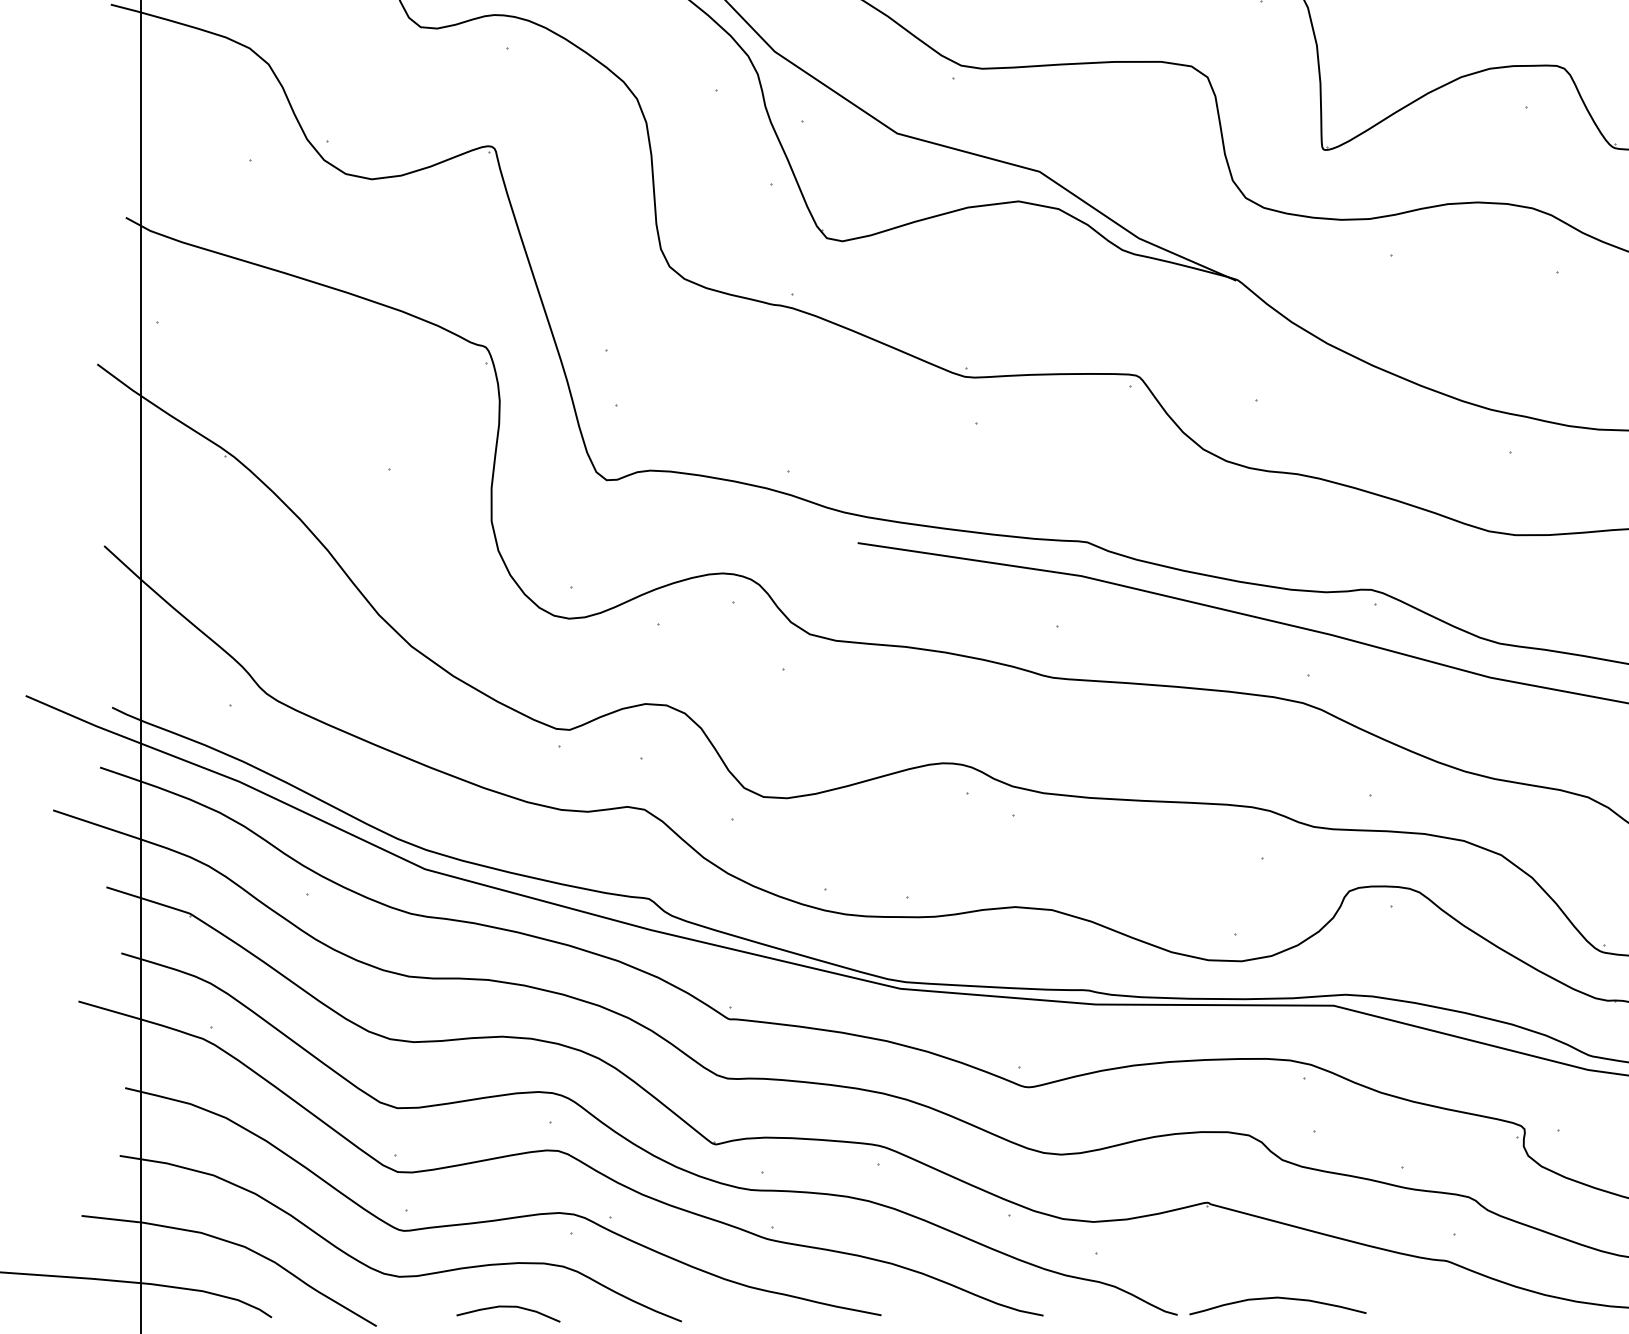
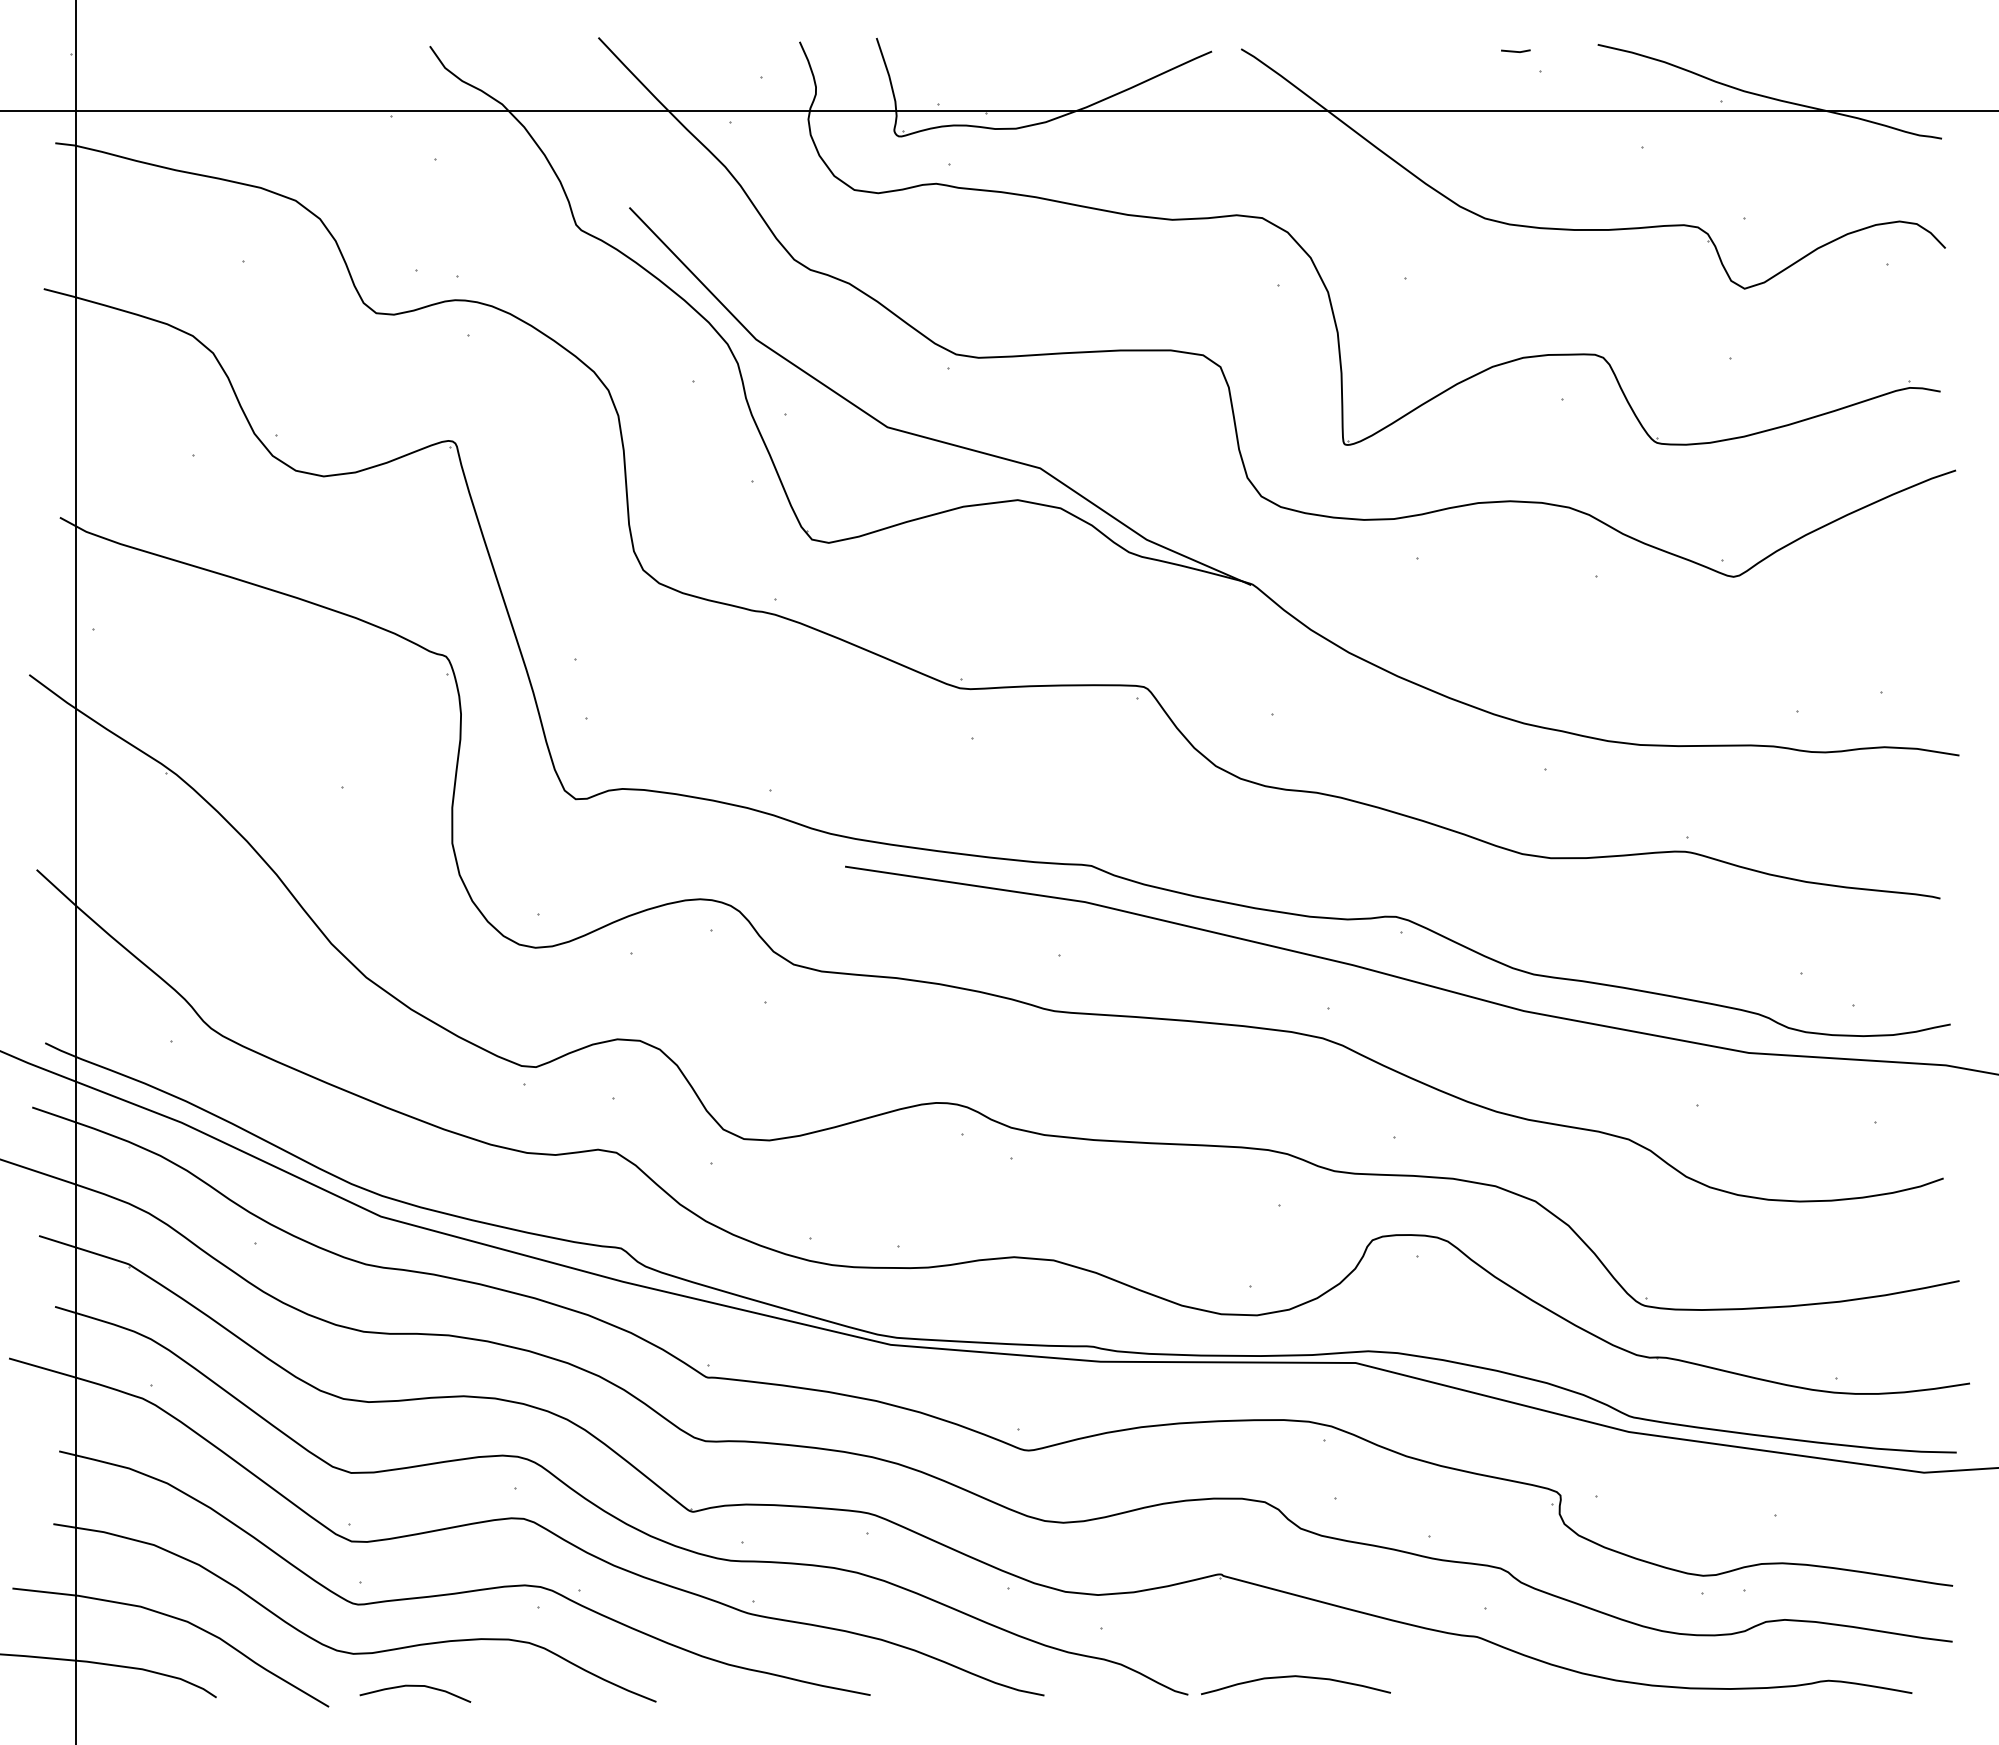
curve: (508, 1307) -> (415, 1686), moved

